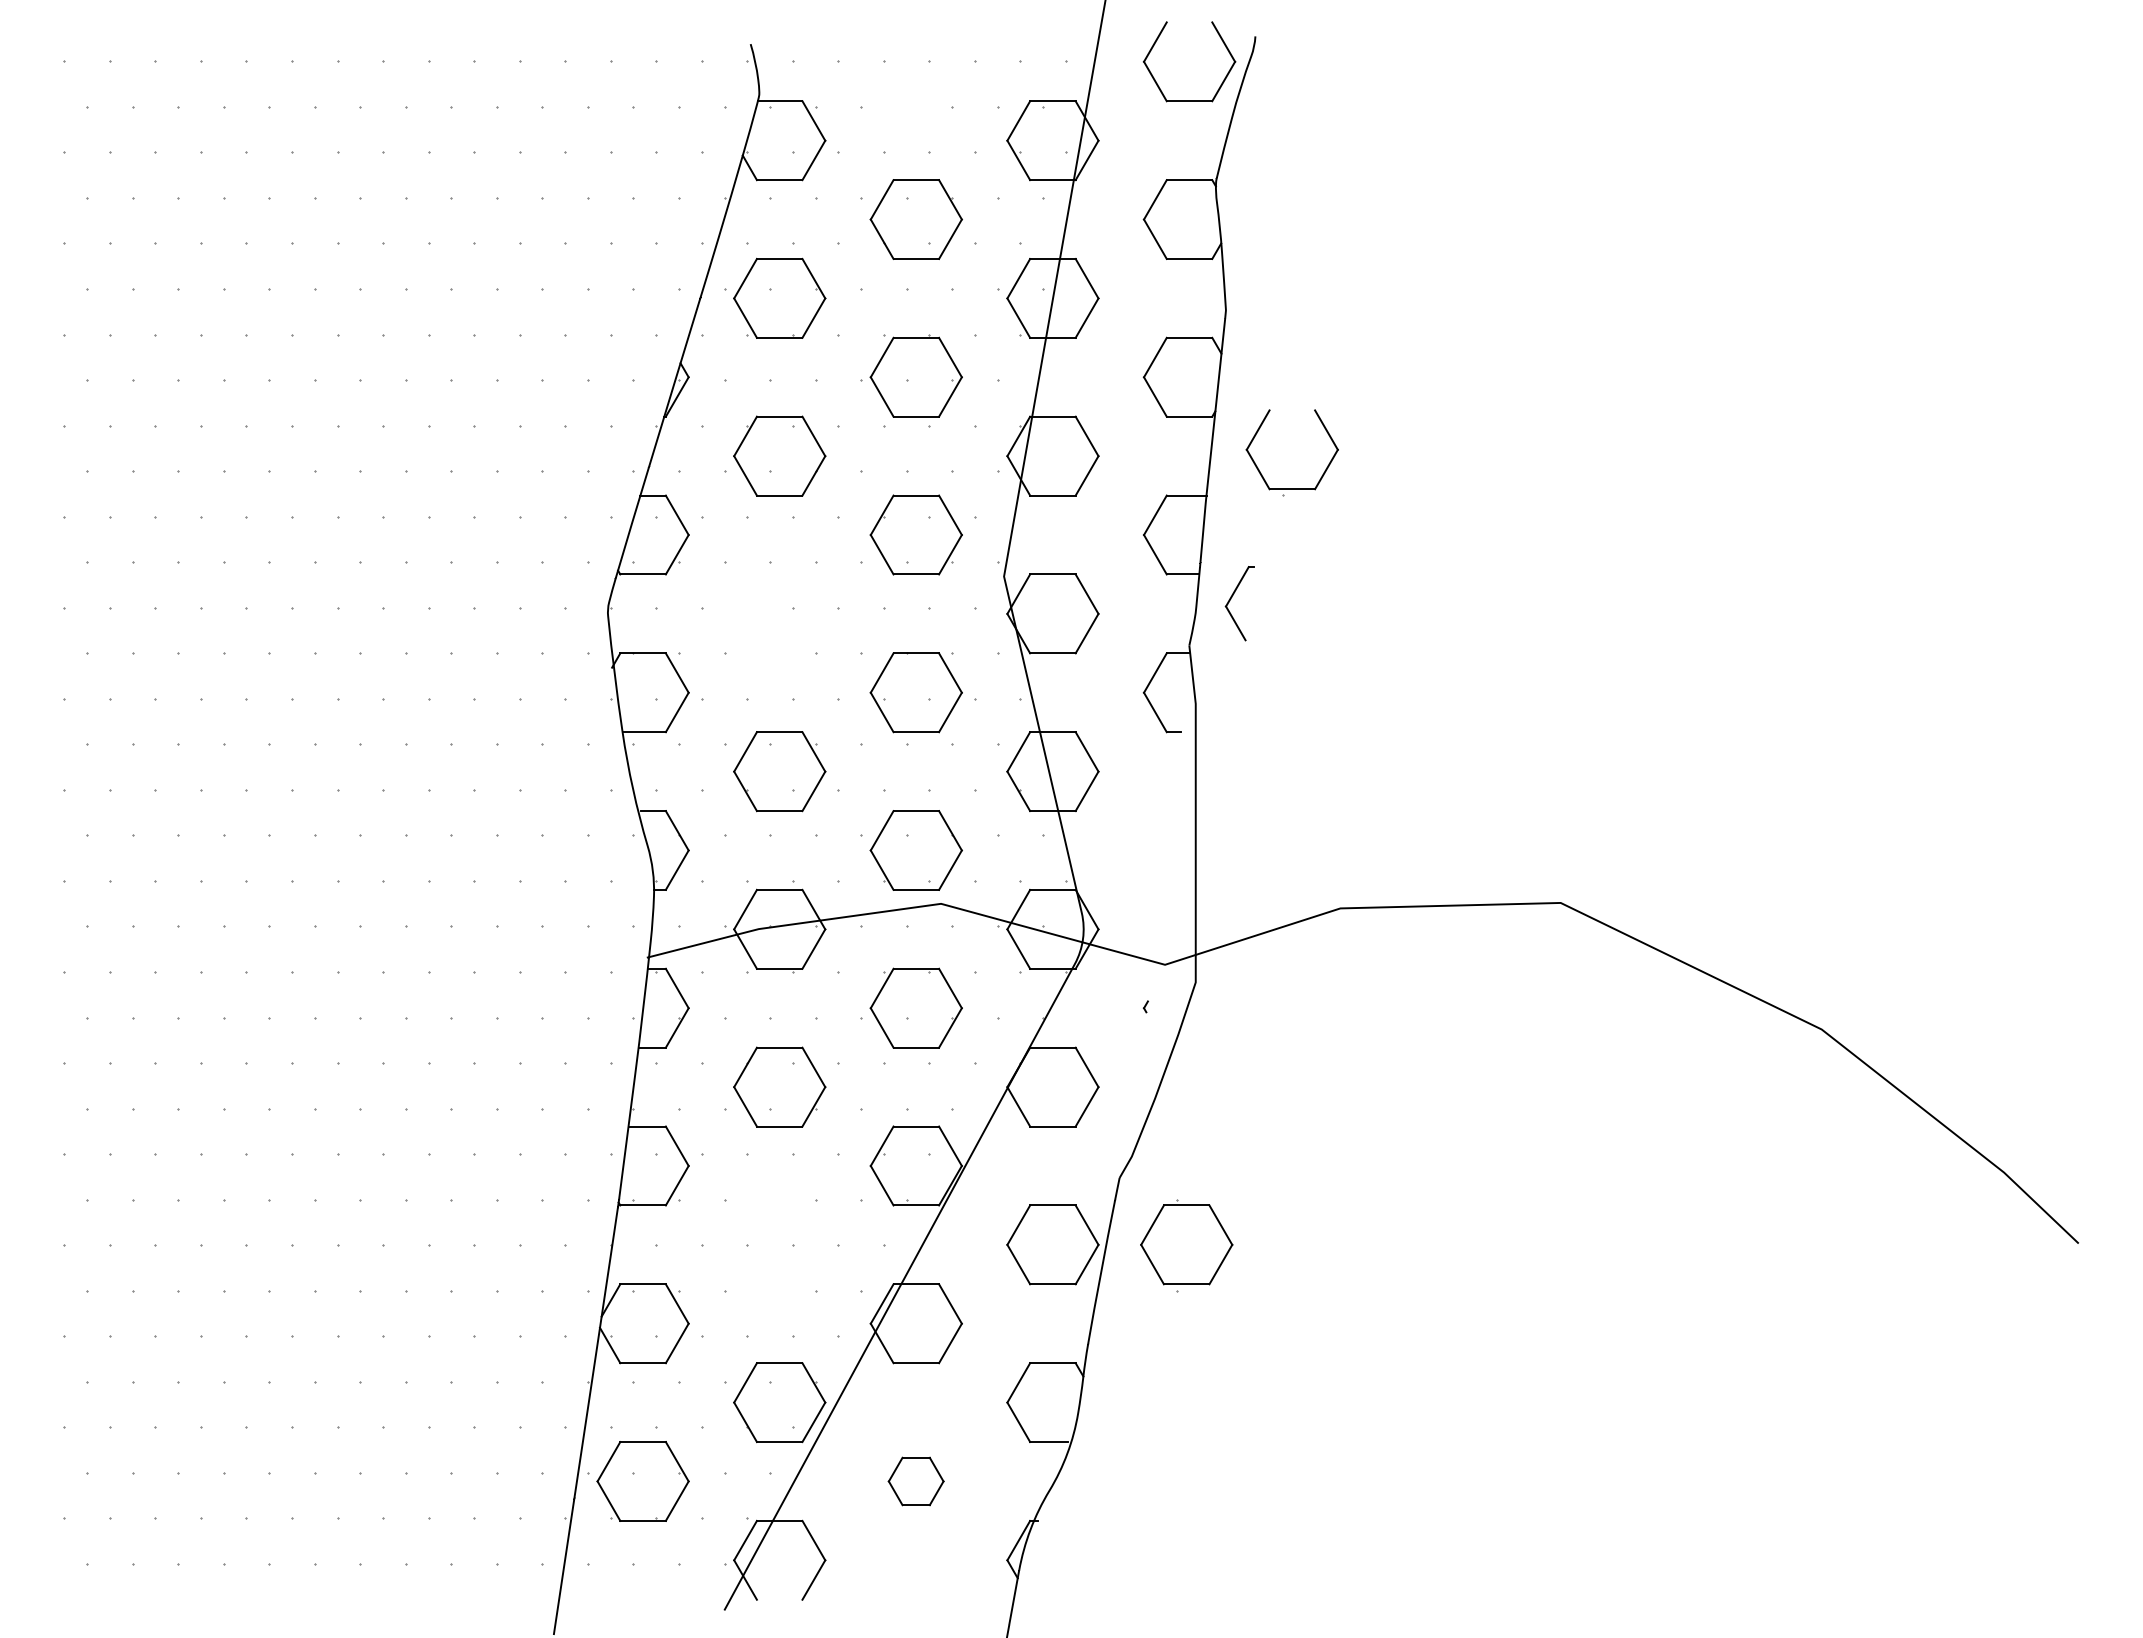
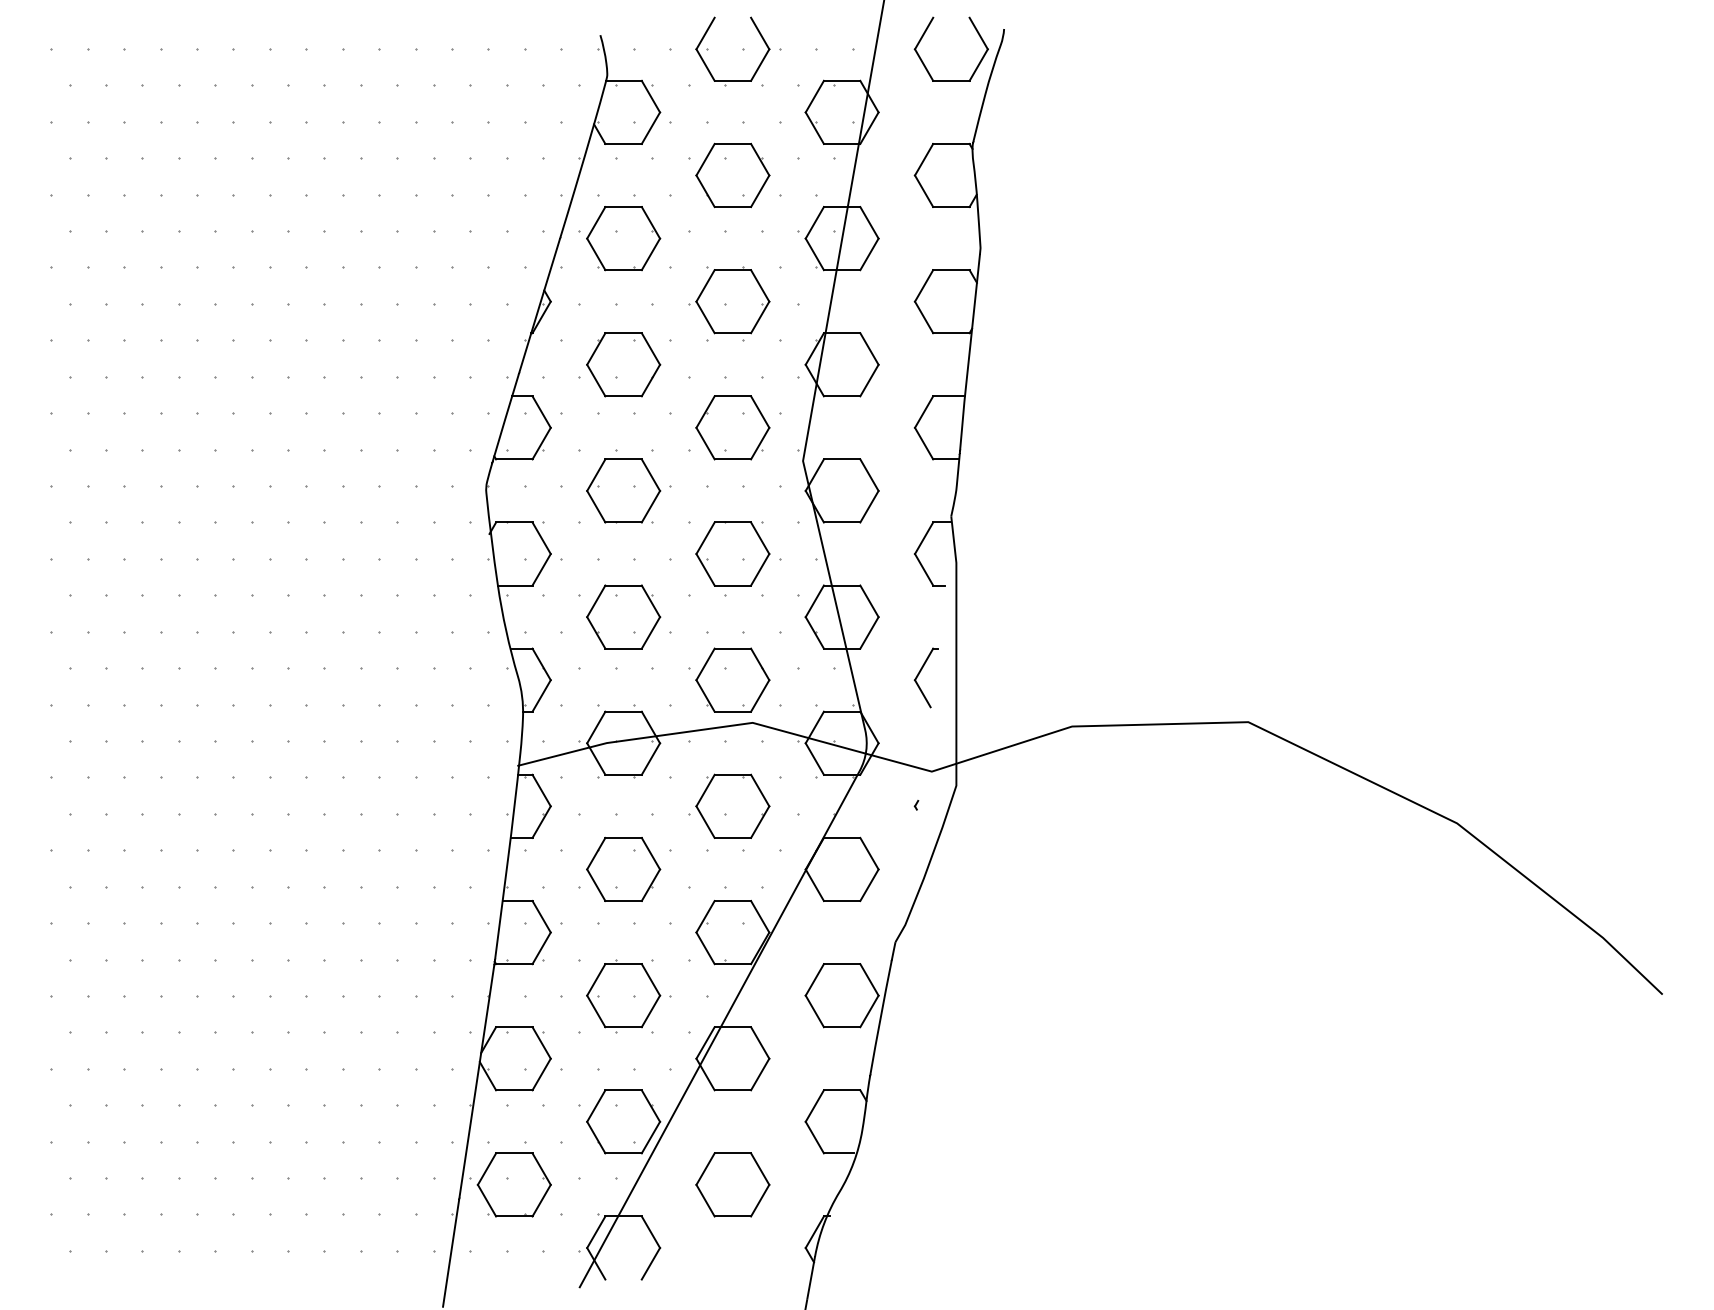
part: (1291, 488) -> (732, 80), moved
part: (1231, 599) -> (919, 674), moved
part: (779, 613) -> (623, 490), added
part: (1186, 1245) -> (623, 996), moved
part: (915, 1481) -> (732, 1184), size x1.67

